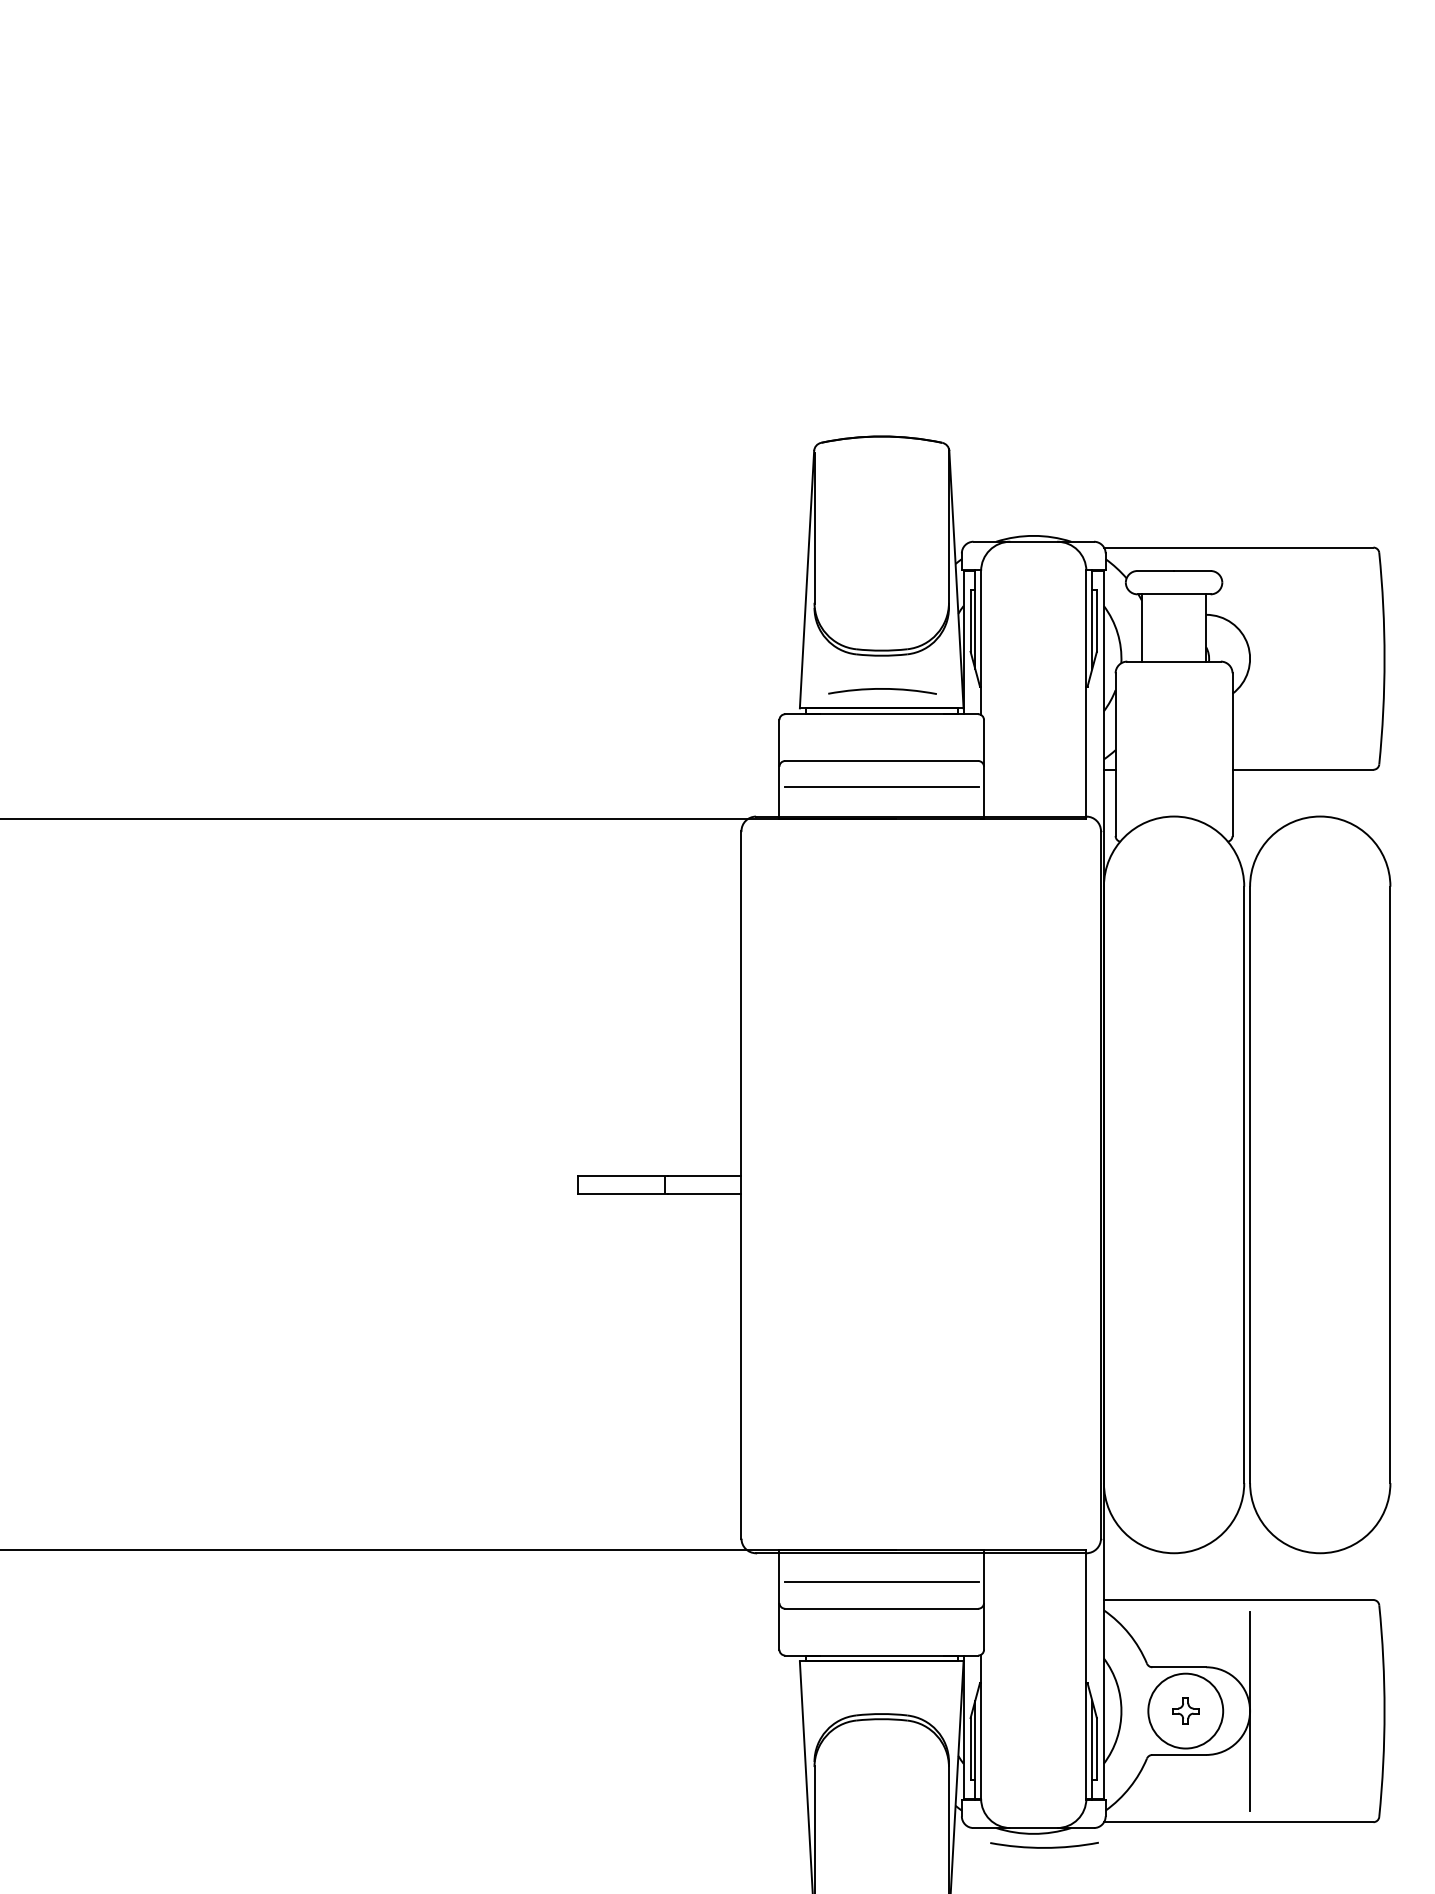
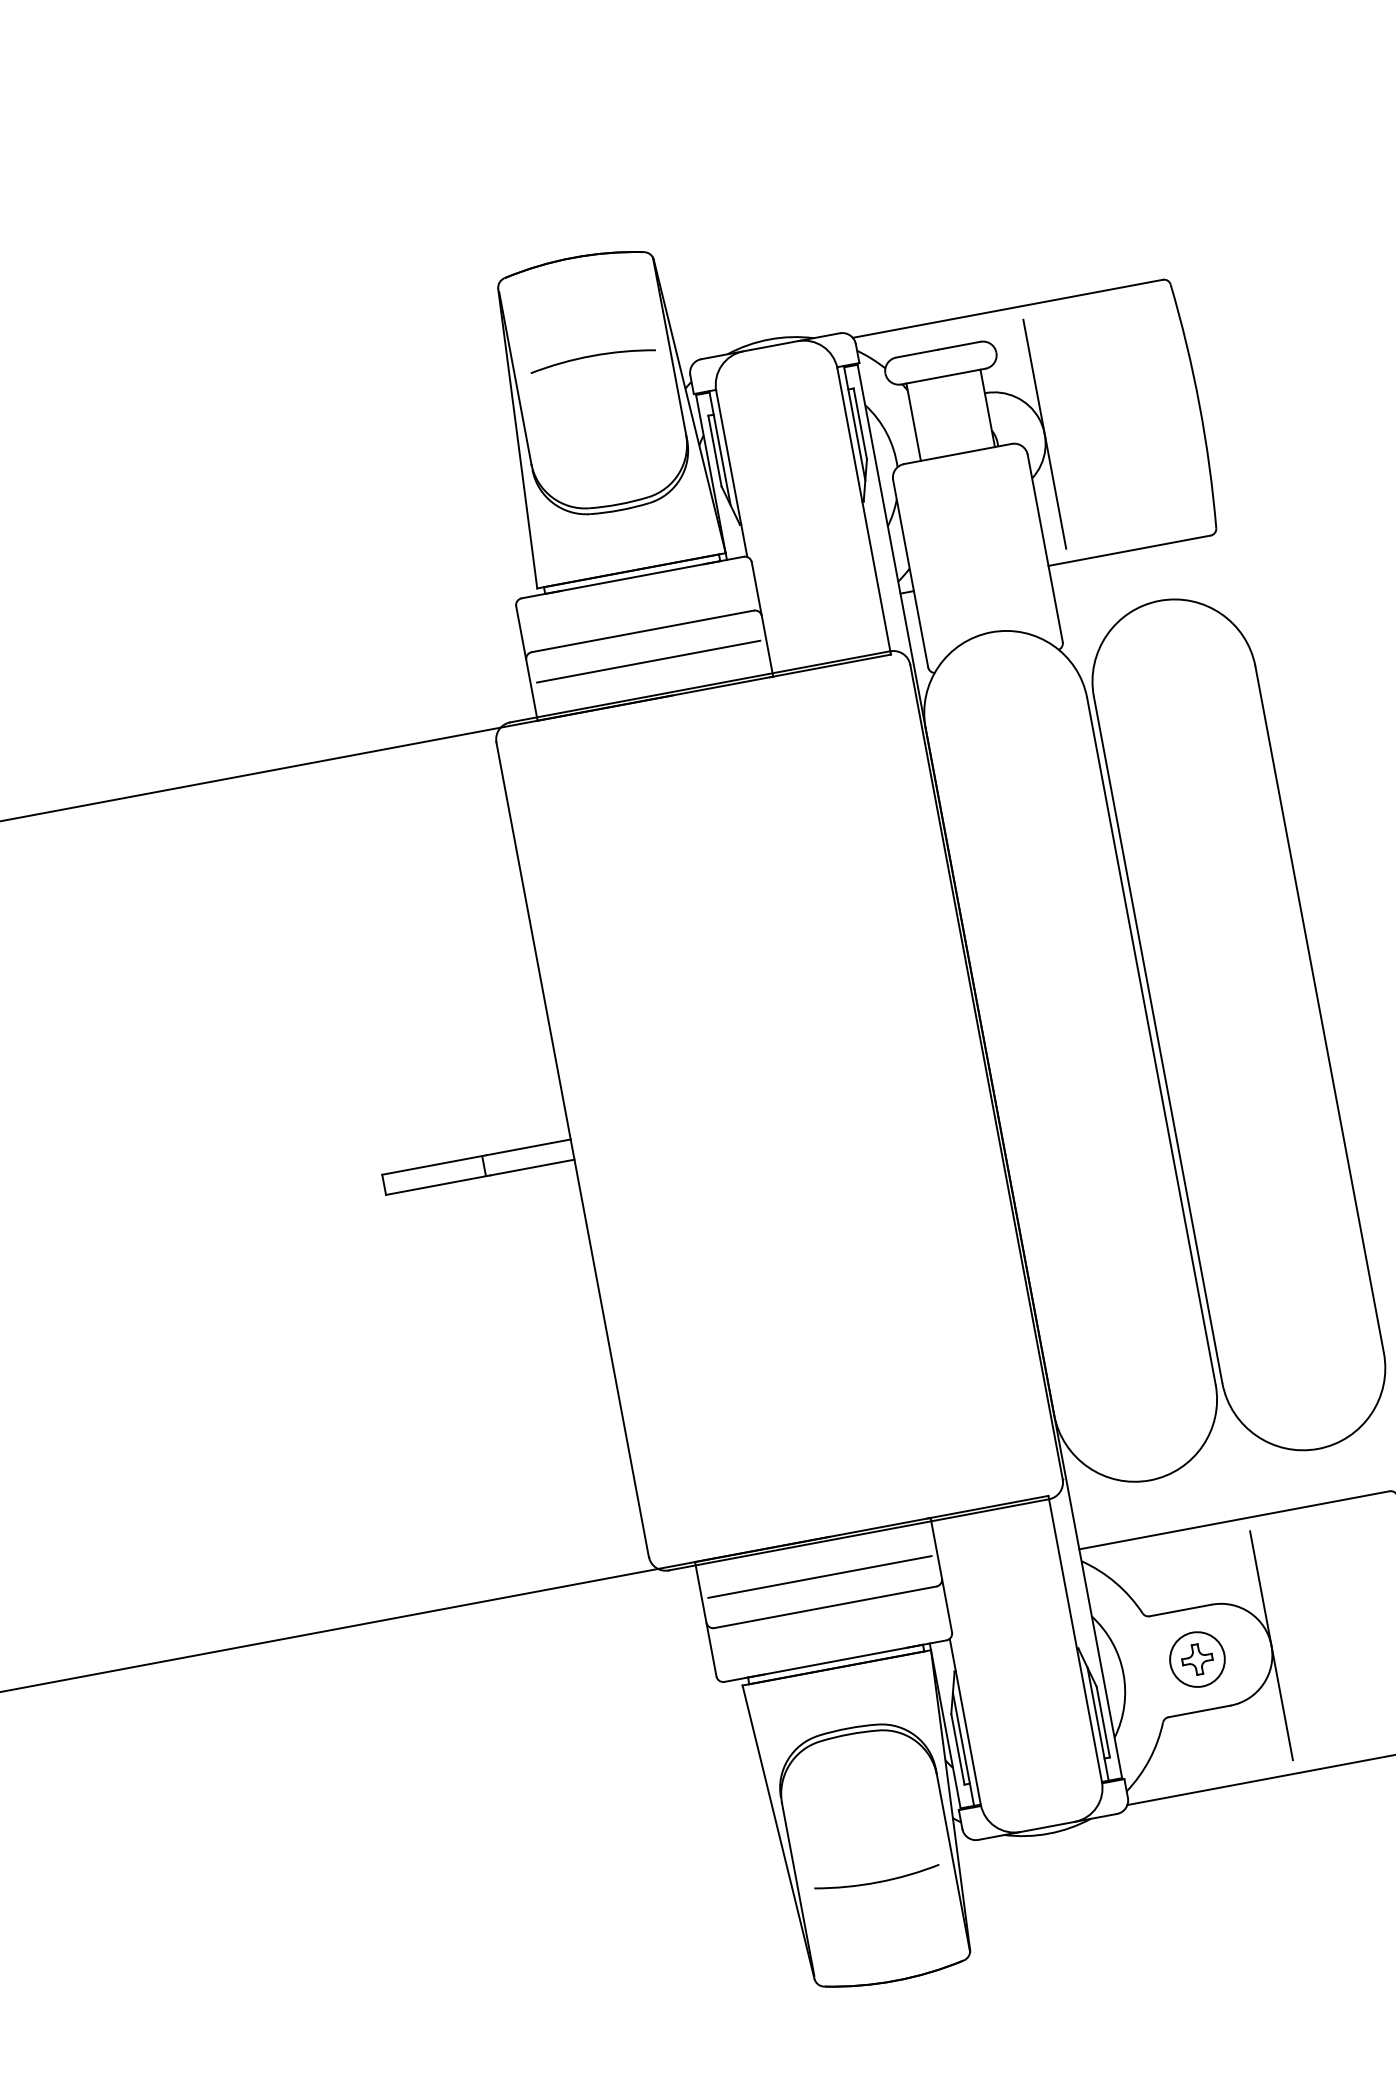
line: (1250, 658) -> (1045, 433), added
arc: (882, 689) -> (592, 356), moved
circle: (1185, 1710) -> (1197, 1658), size x0.62
arc: (1044, 1847) -> (877, 1881), moved

